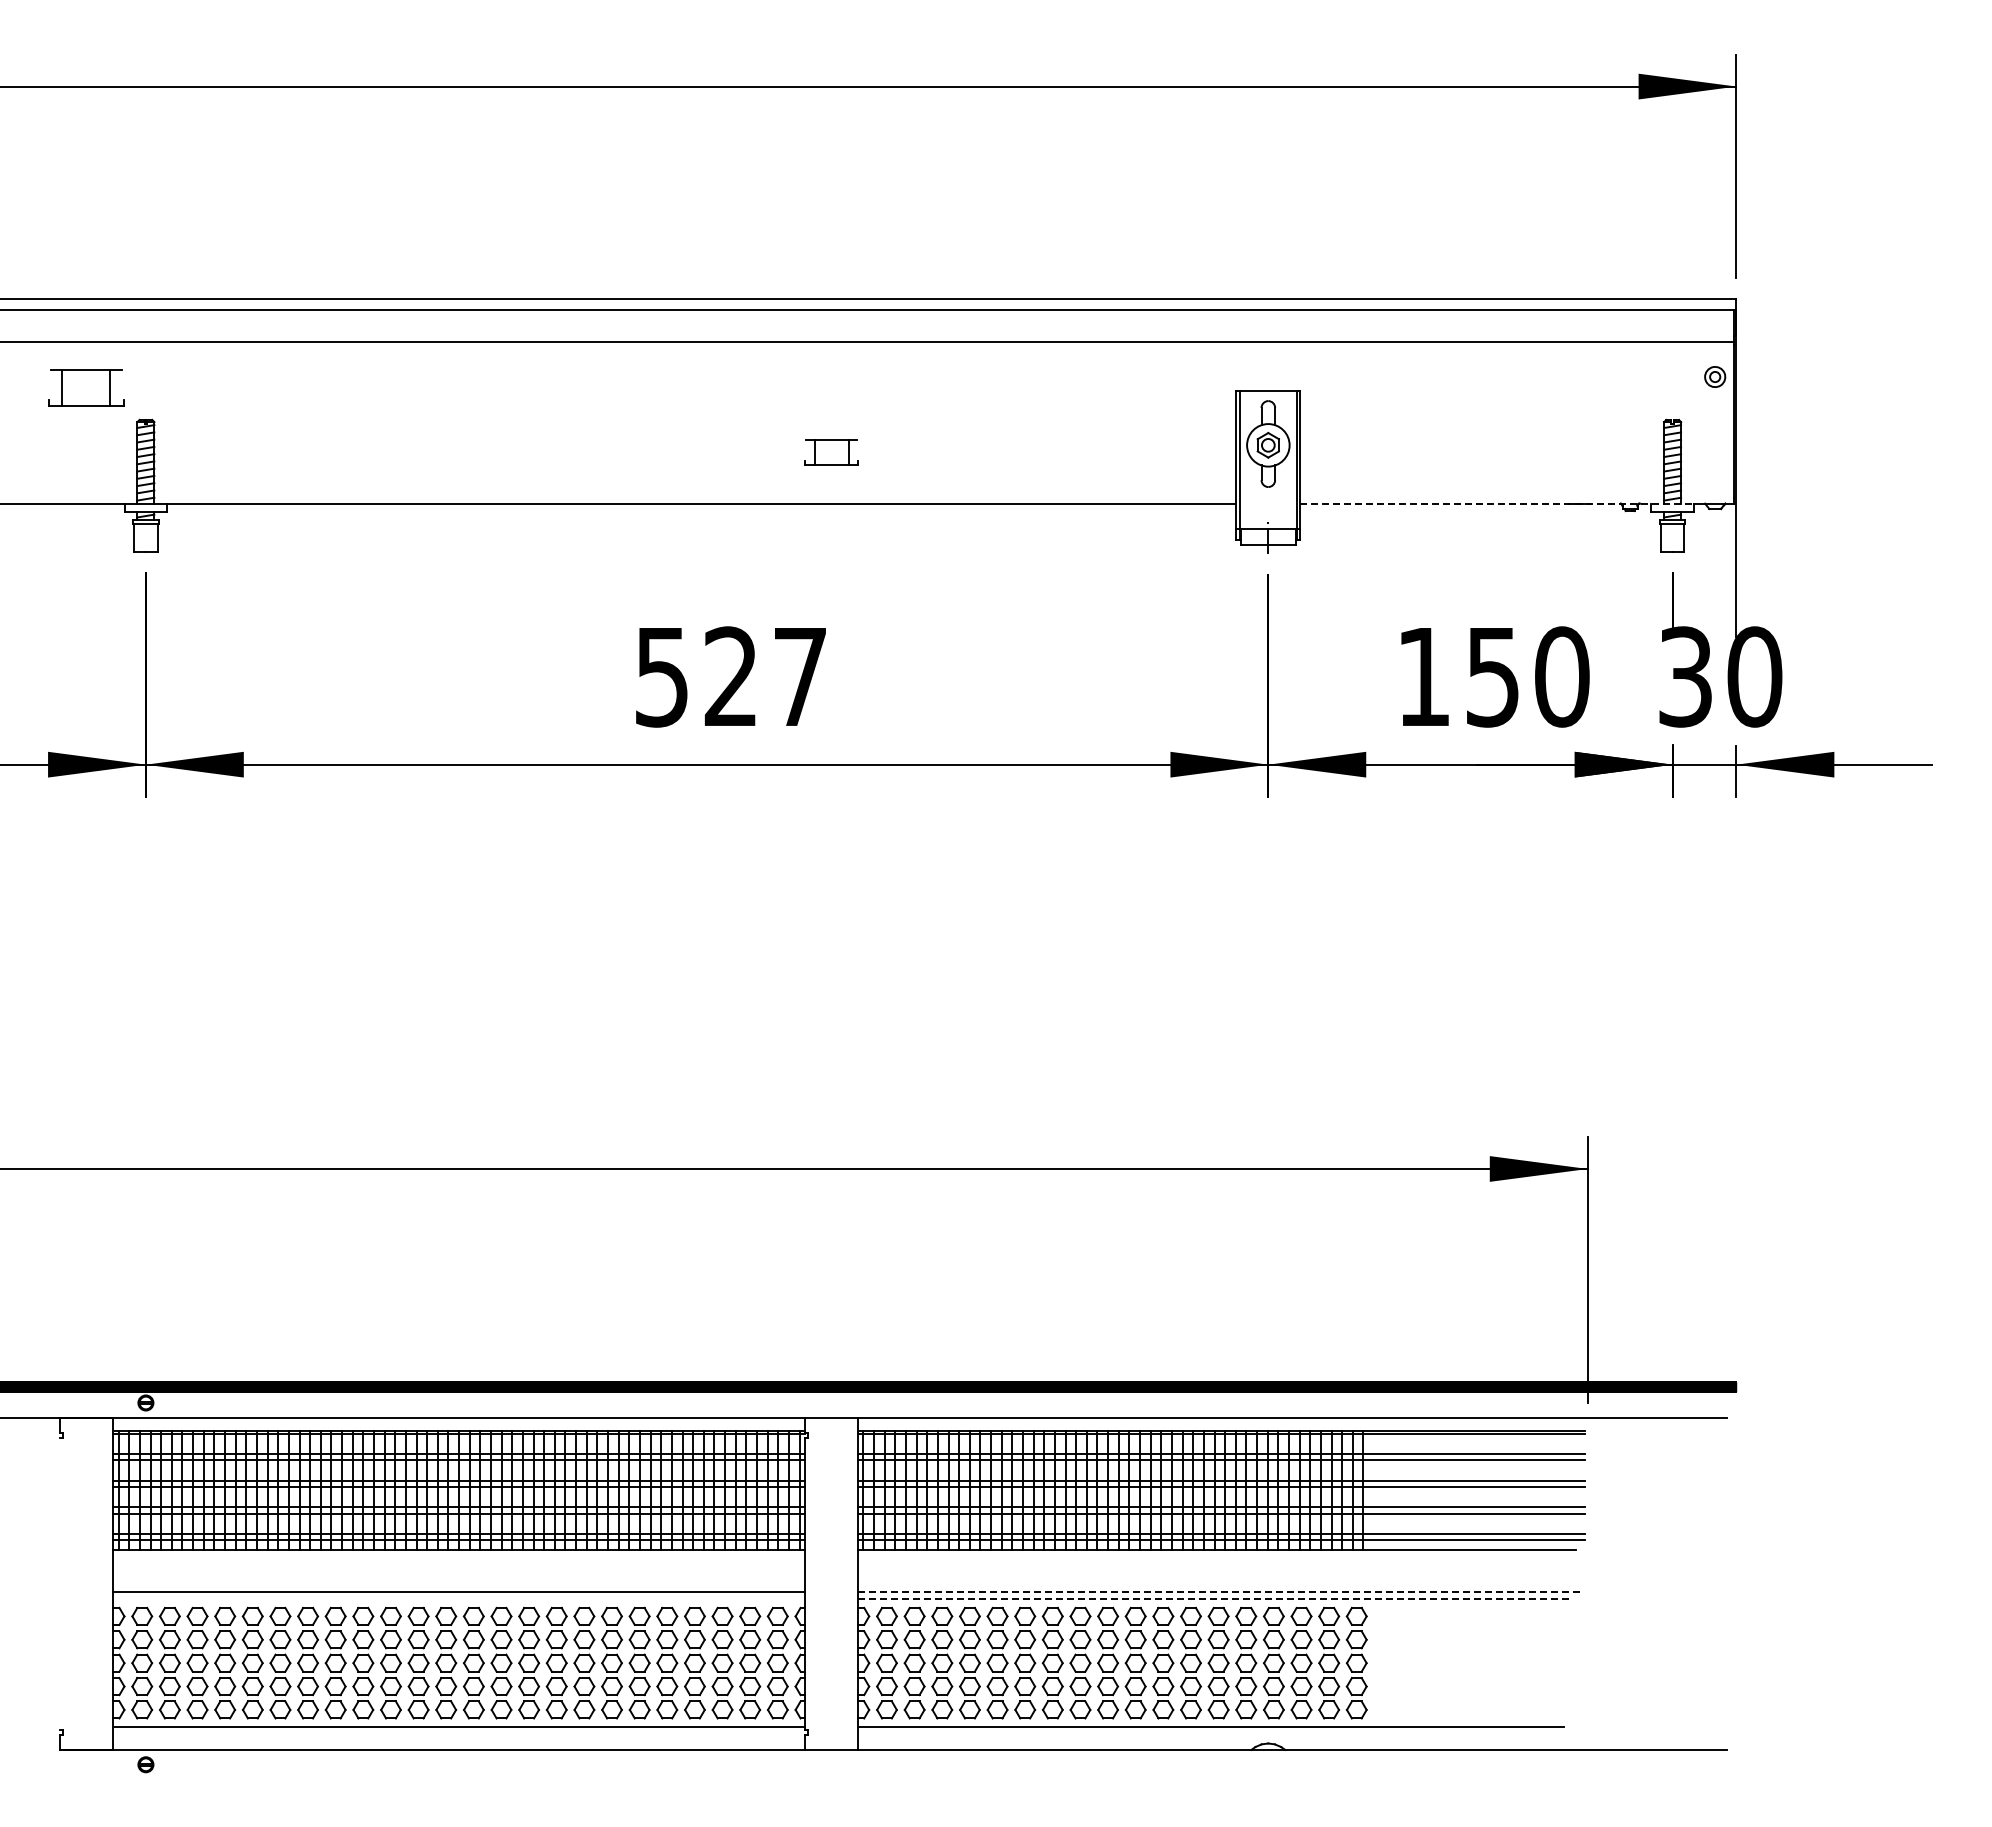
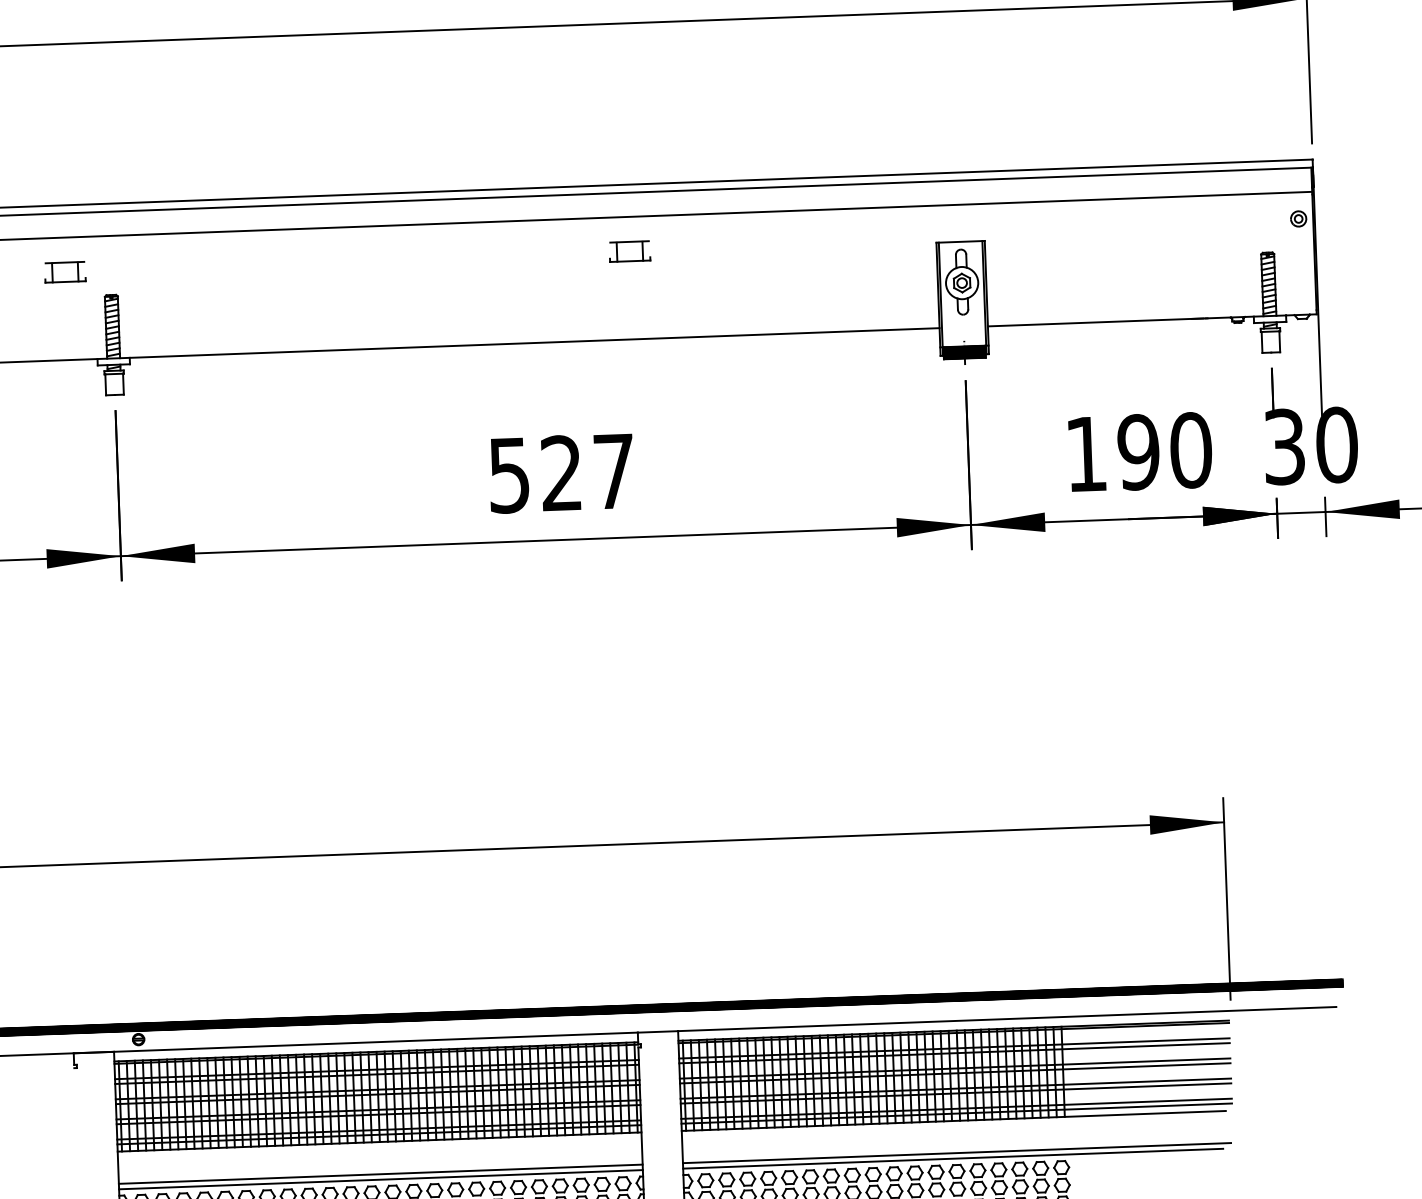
part: (86, 387) -> (65, 272), size x0.71
part: (831, 452) -> (629, 251), moved
line: (1497, 503) -> (1137, 320), dashed -> solid
hatch: (1268, 536) -> (964, 352), added
text: (1492, 676) -> (1138, 451), 150 -> 190
line: (1219, 1592) -> (956, 1153), dashed -> solid
line: (458, 1599) -> (380, 1179), added
line: (1214, 1599) -> (953, 1158), dashed -> solid

